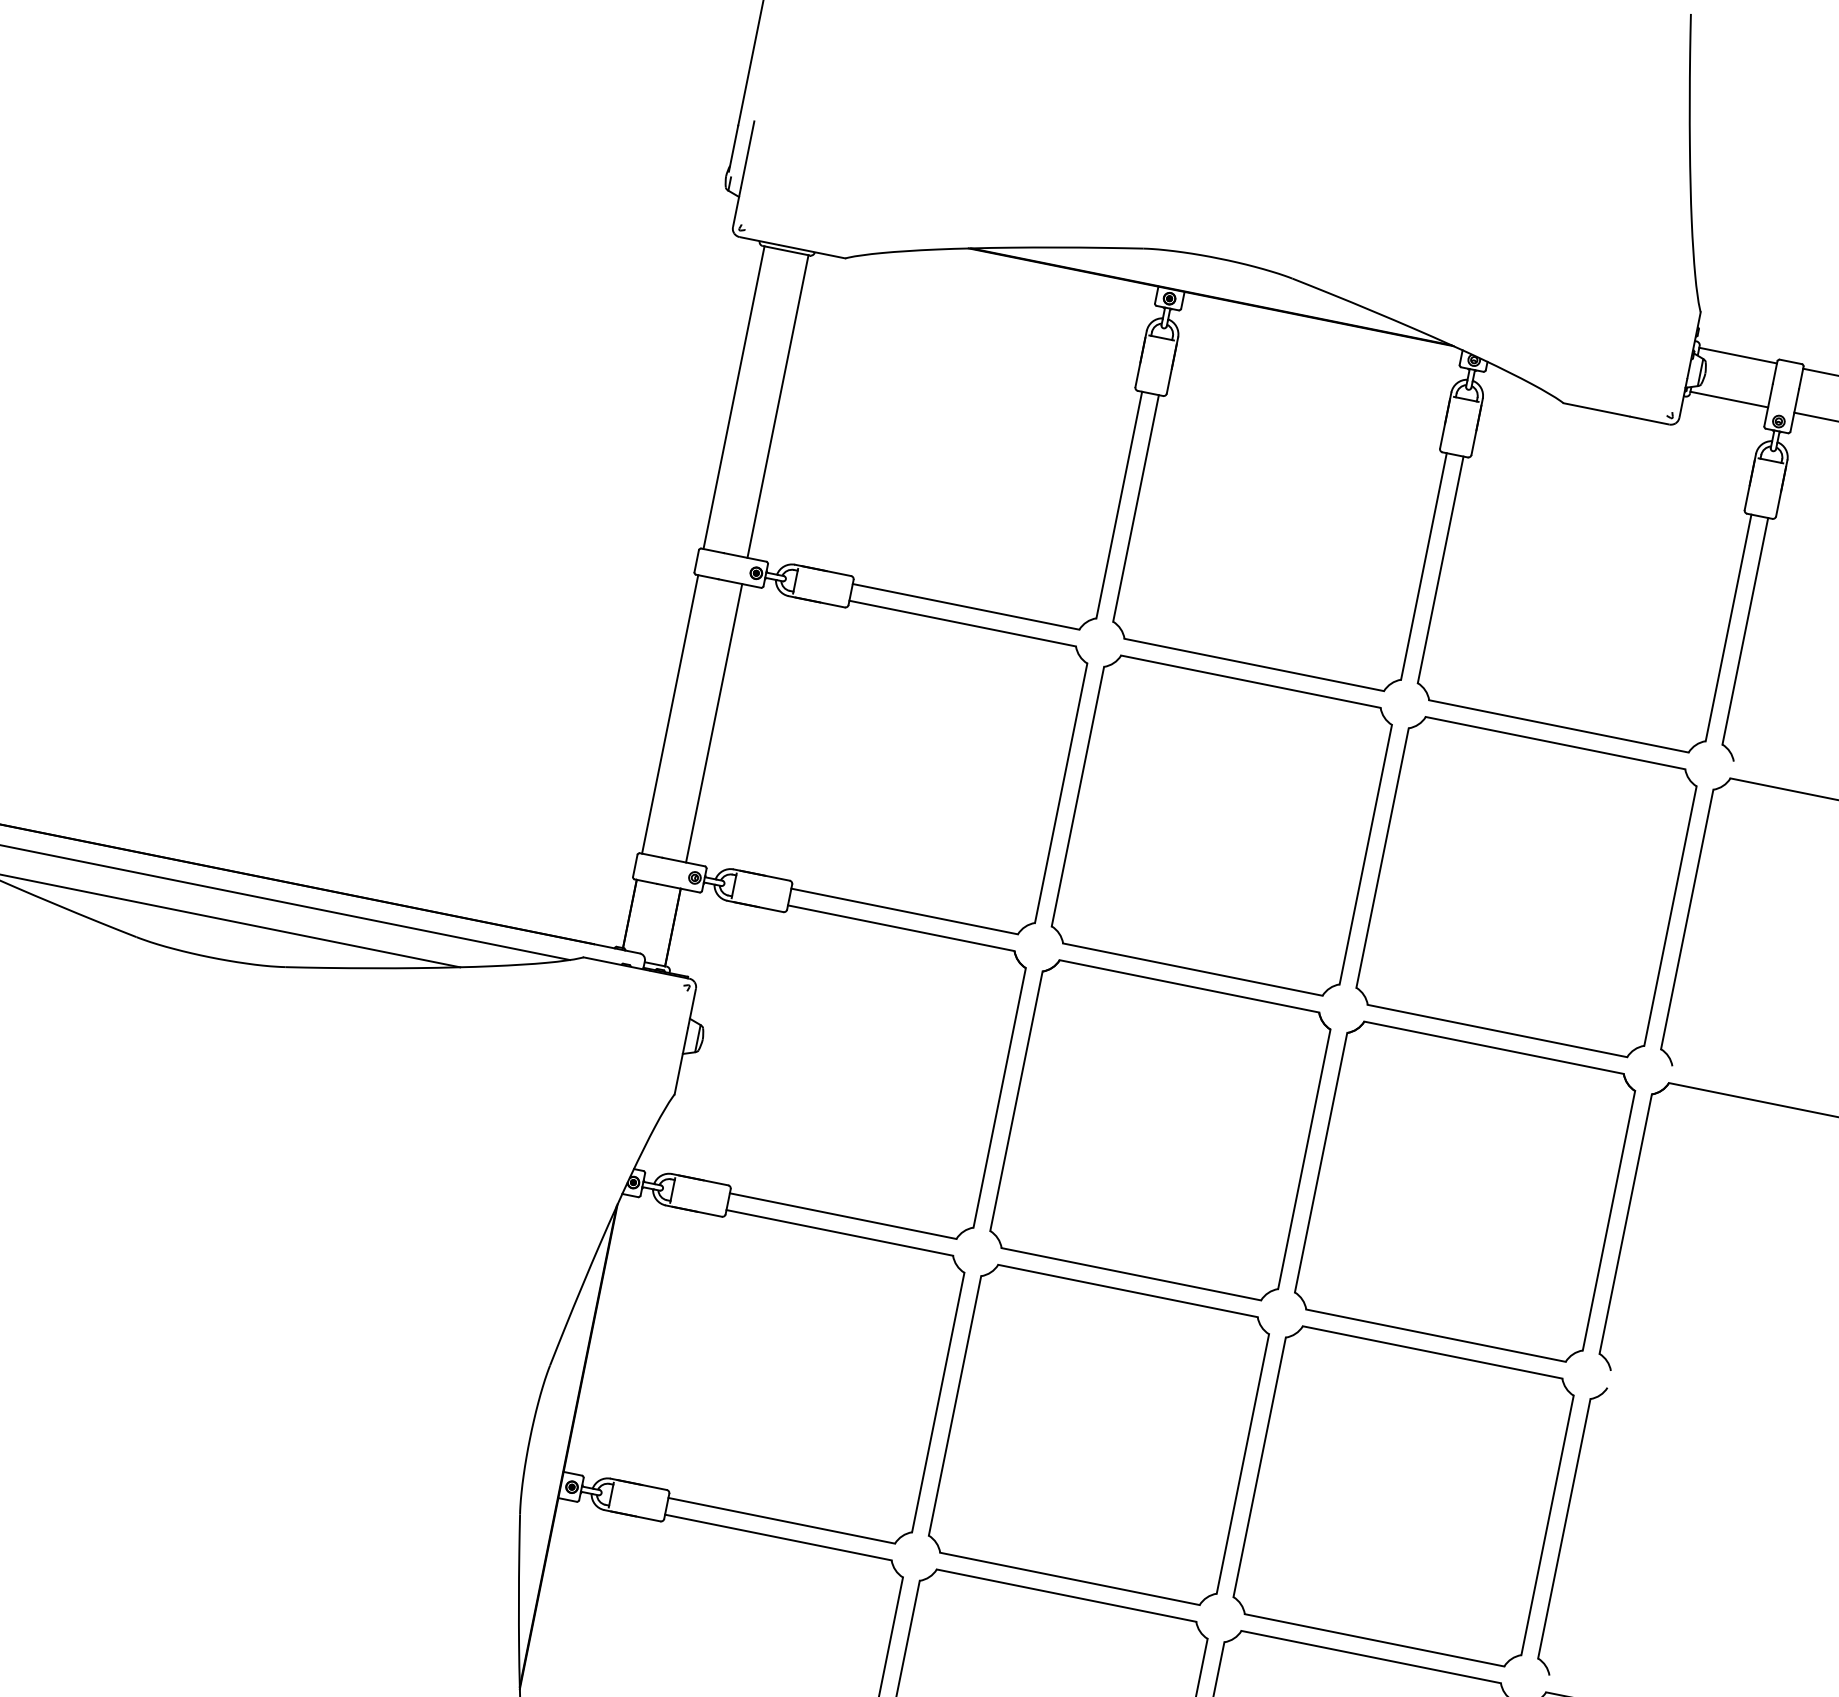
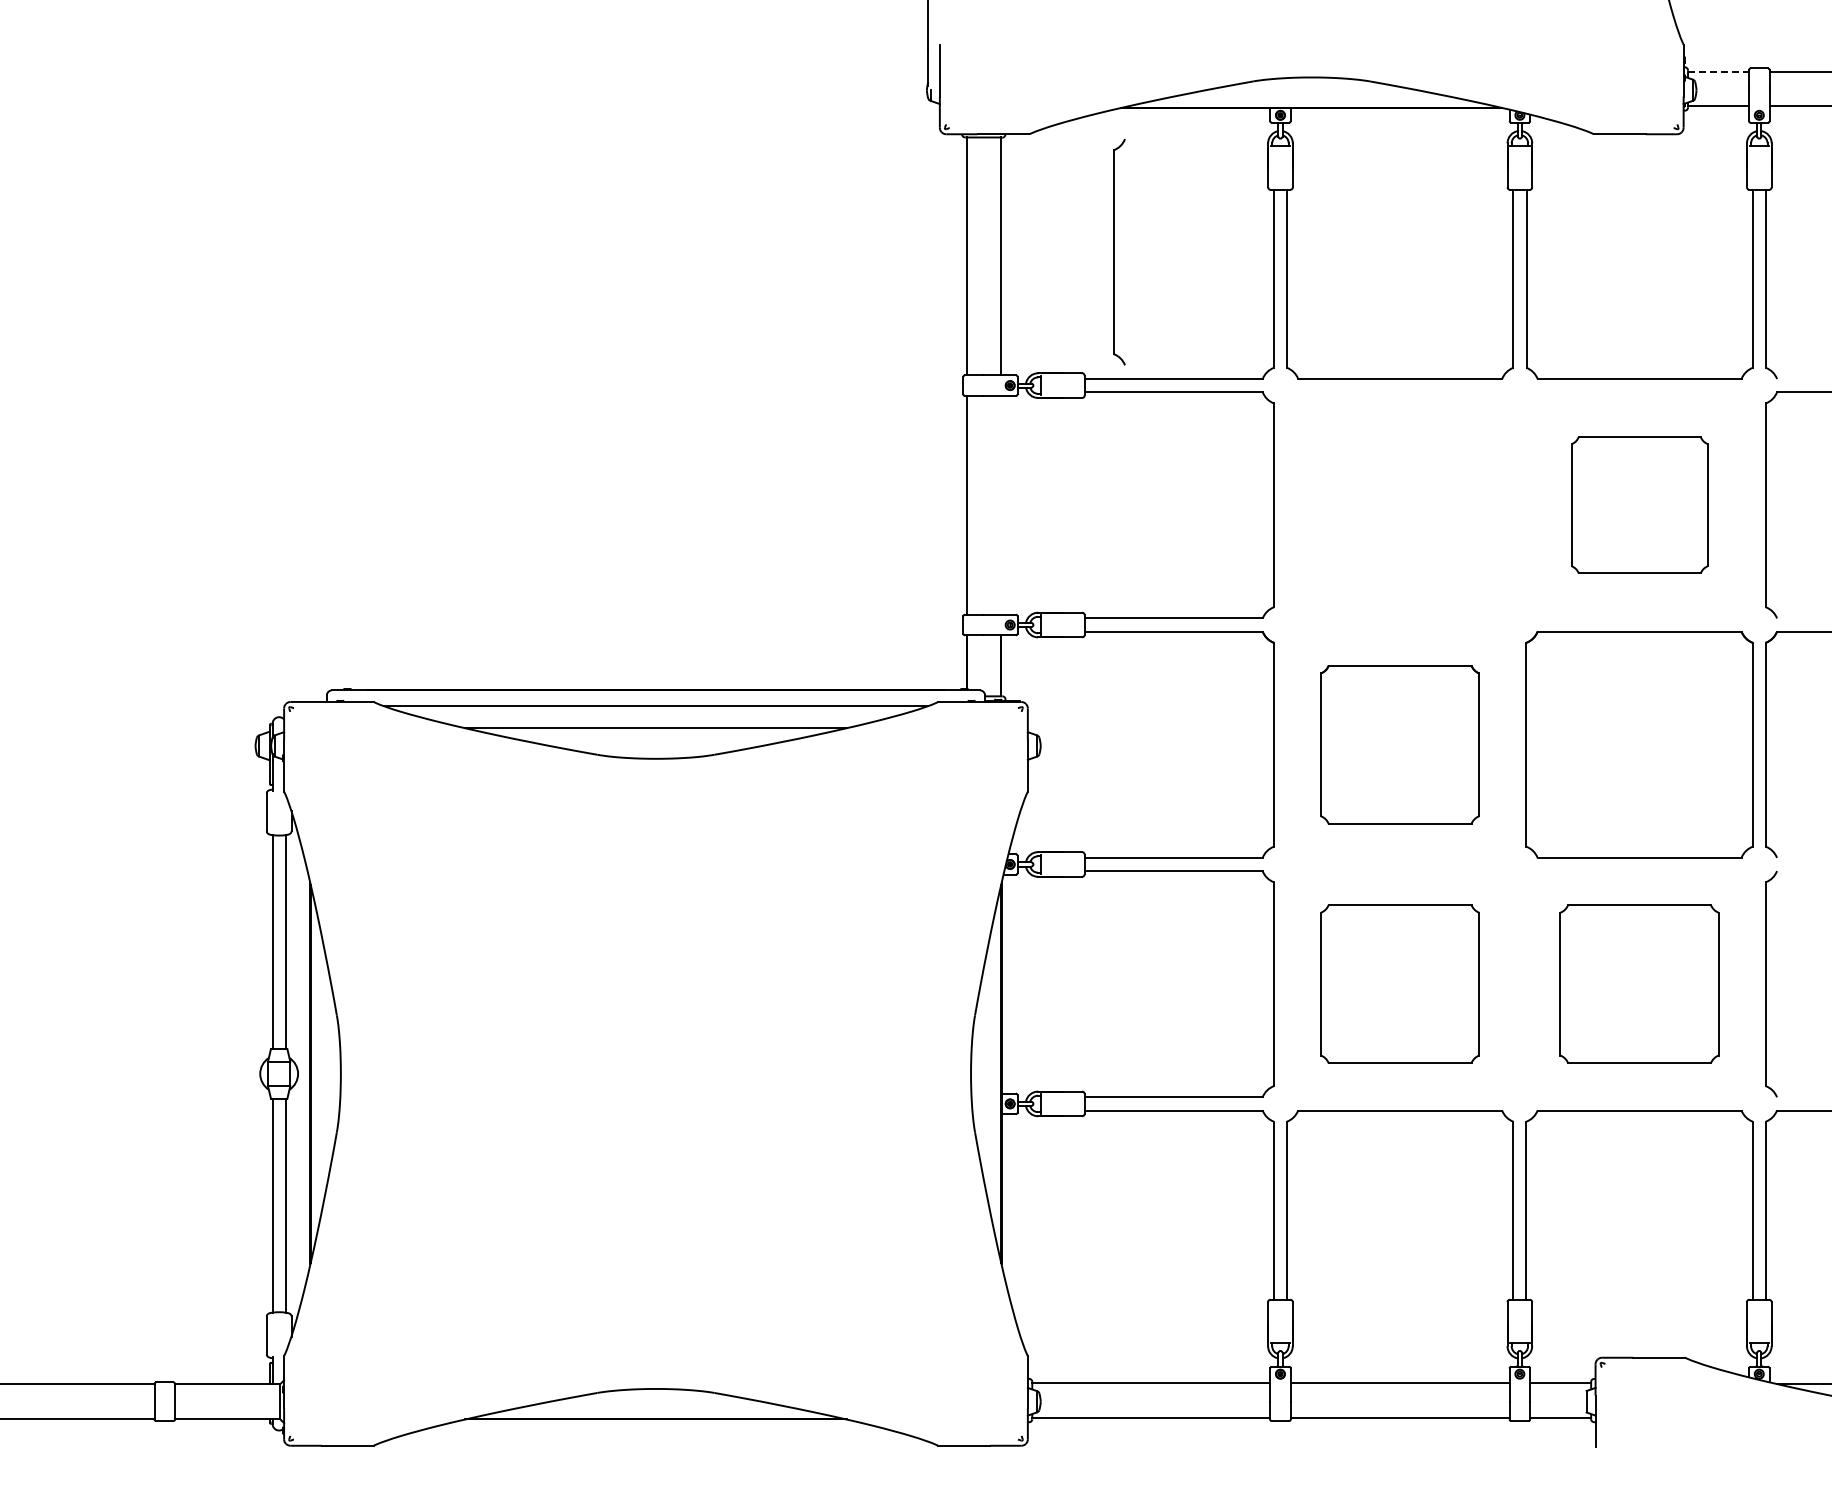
line: (1738, 355) -> (1718, 71), solid -> dashed
part: (929, 430) -> (1119, 251), added
line: (714, 722) -> (1001, 504), removed
part: (1221, 824) -> (1399, 504), removed
part: (1526, 885) -> (1639, 504), size x0.6
part: (1159, 1129) -> (1399, 744), size x0.7
part: (1098, 1433) -> (1399, 983), size x0.7
part: (1403, 1495) -> (1639, 983), size x0.7

